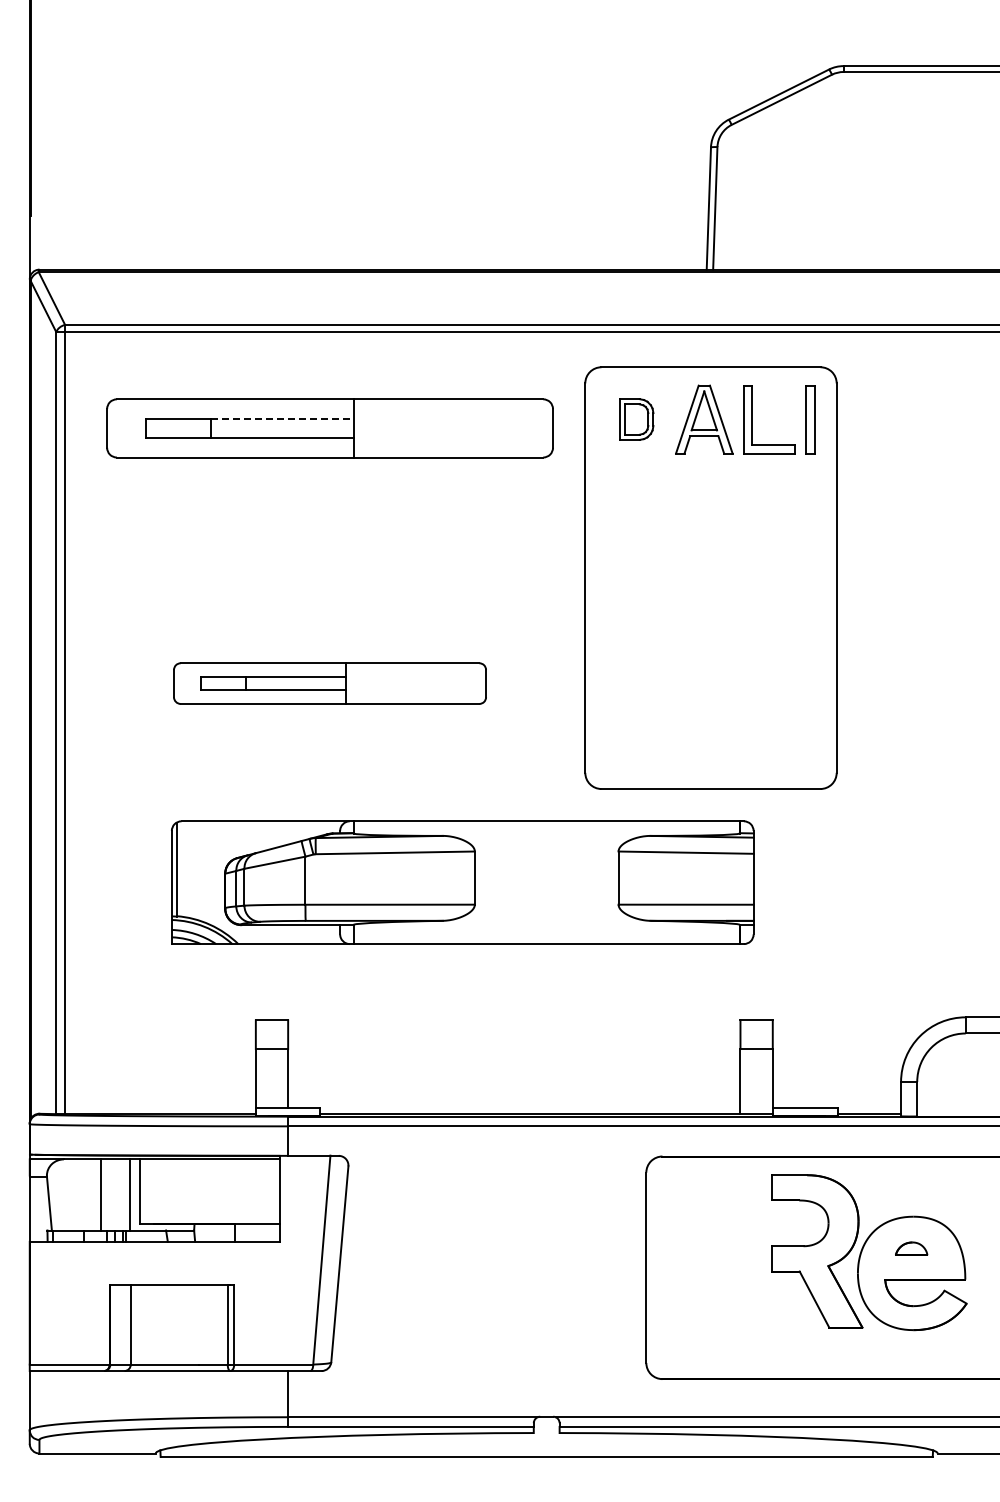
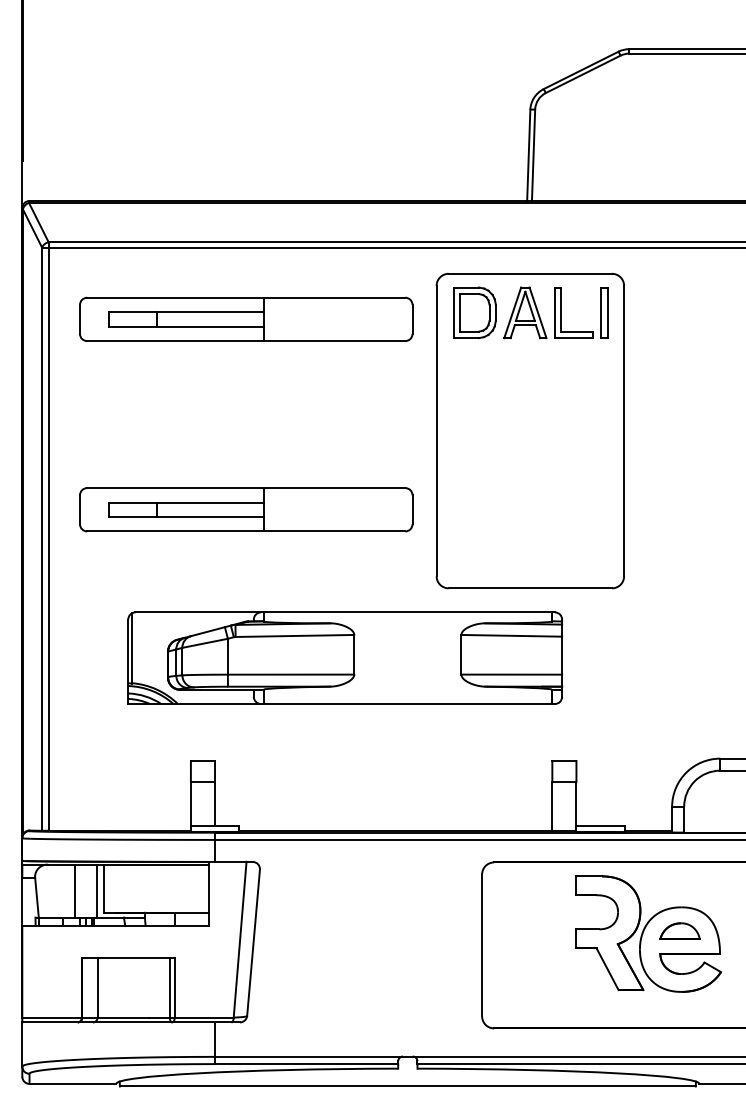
line: (282, 418) -> (210, 312), dashed -> solid
part: (636, 419) -> (474, 312), size x1.67
part: (329, 683) -> (245, 509), size x1.43
part: (911, 1248) -> (679, 931), size x1.67

